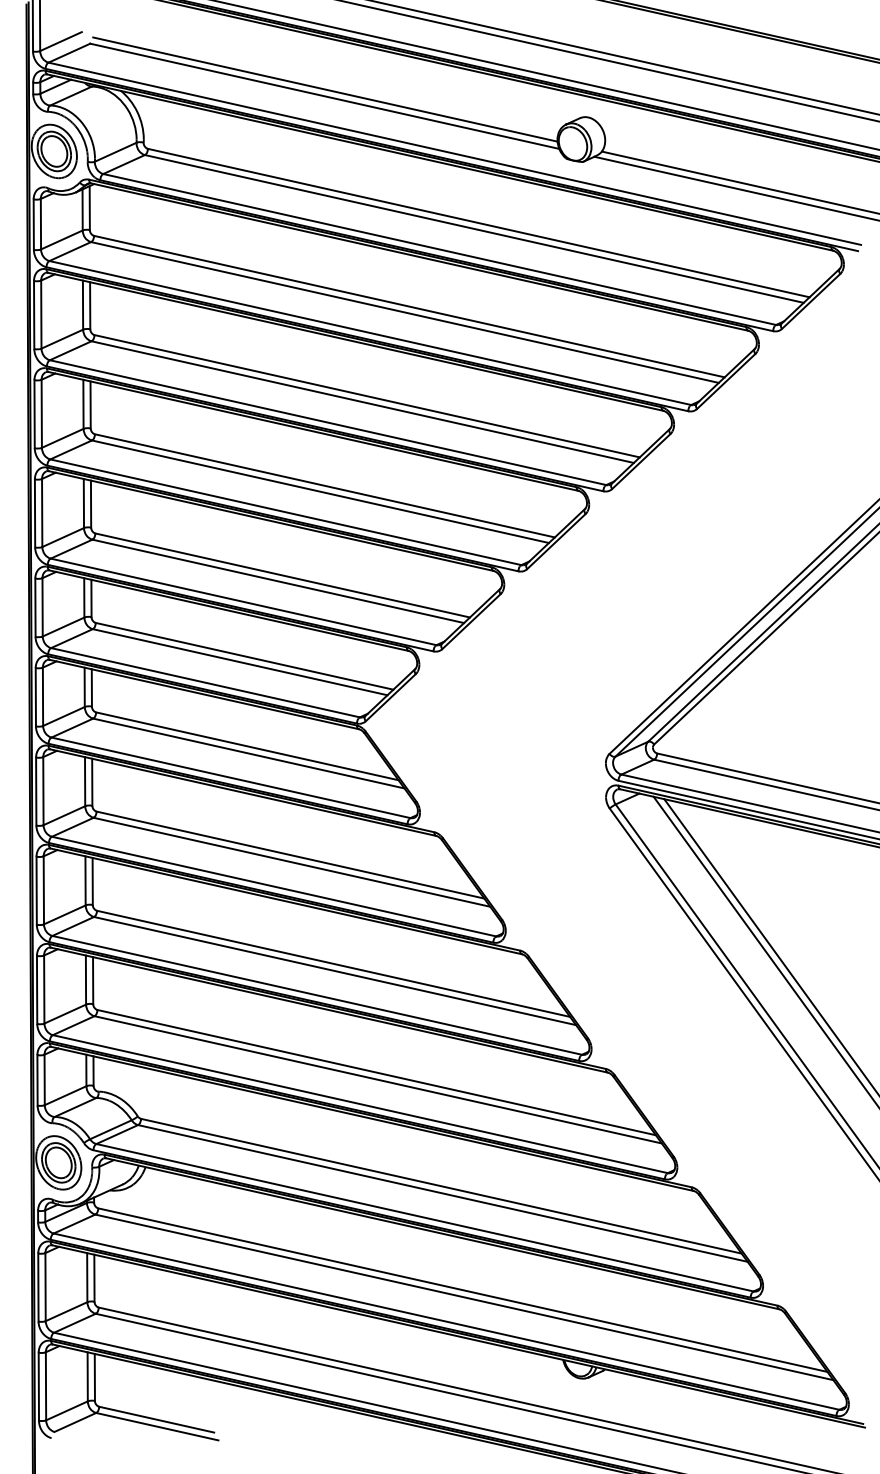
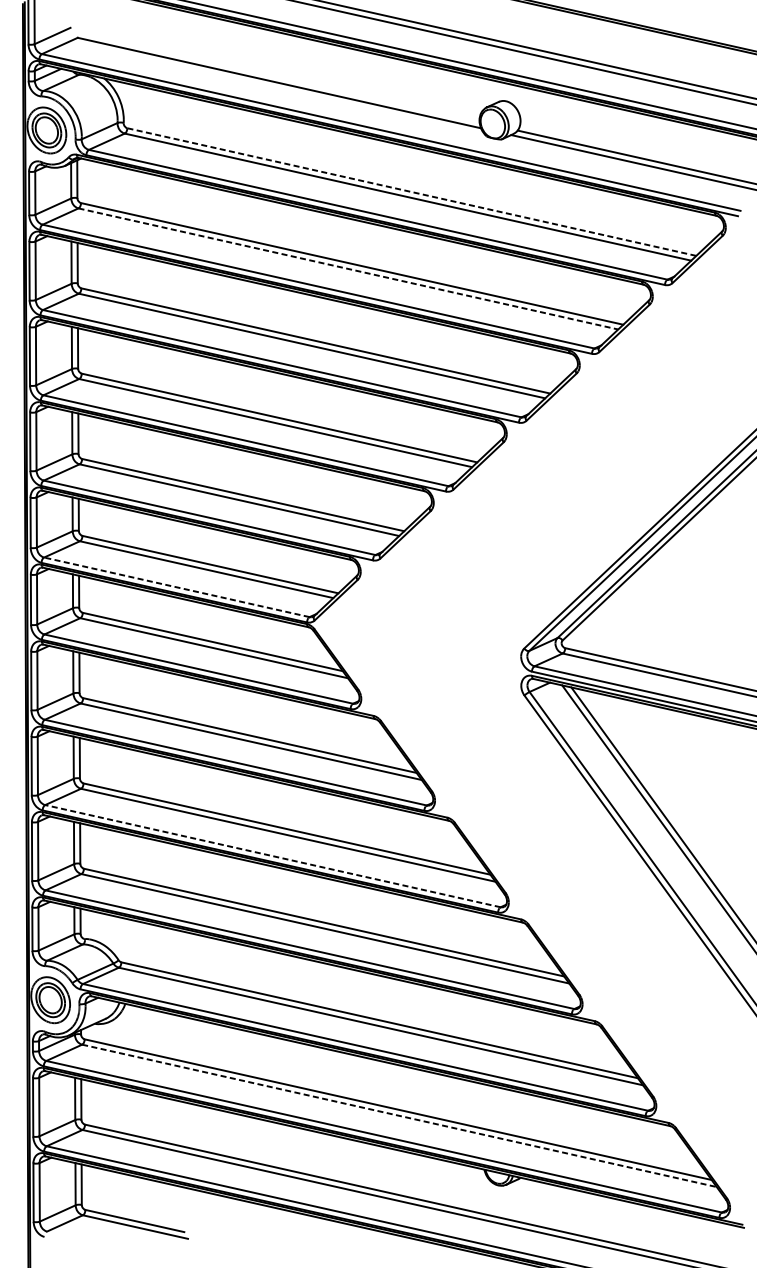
line: (325, 89) -> (280, 77), removed
line: (478, 222) -> (411, 191), solid -> dashed
line: (404, 312) -> (347, 268), solid -> dashed
line: (205, 682) -> (176, 587), solid -> dashed
line: (316, 995) -> (272, 856), solid -> dashed
line: (464, 1297) -> (399, 1115), solid -> dashed

